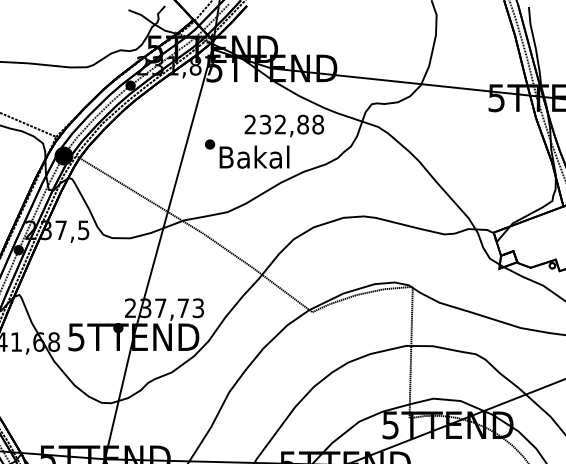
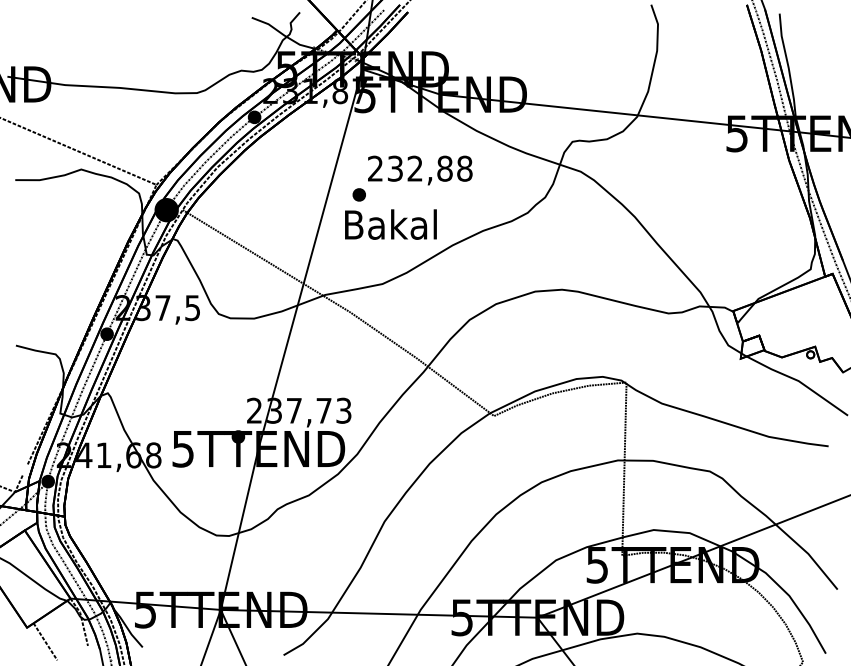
text: (284, 125) -> (420, 170), moved
text: (254, 157) -> (390, 224), moved

